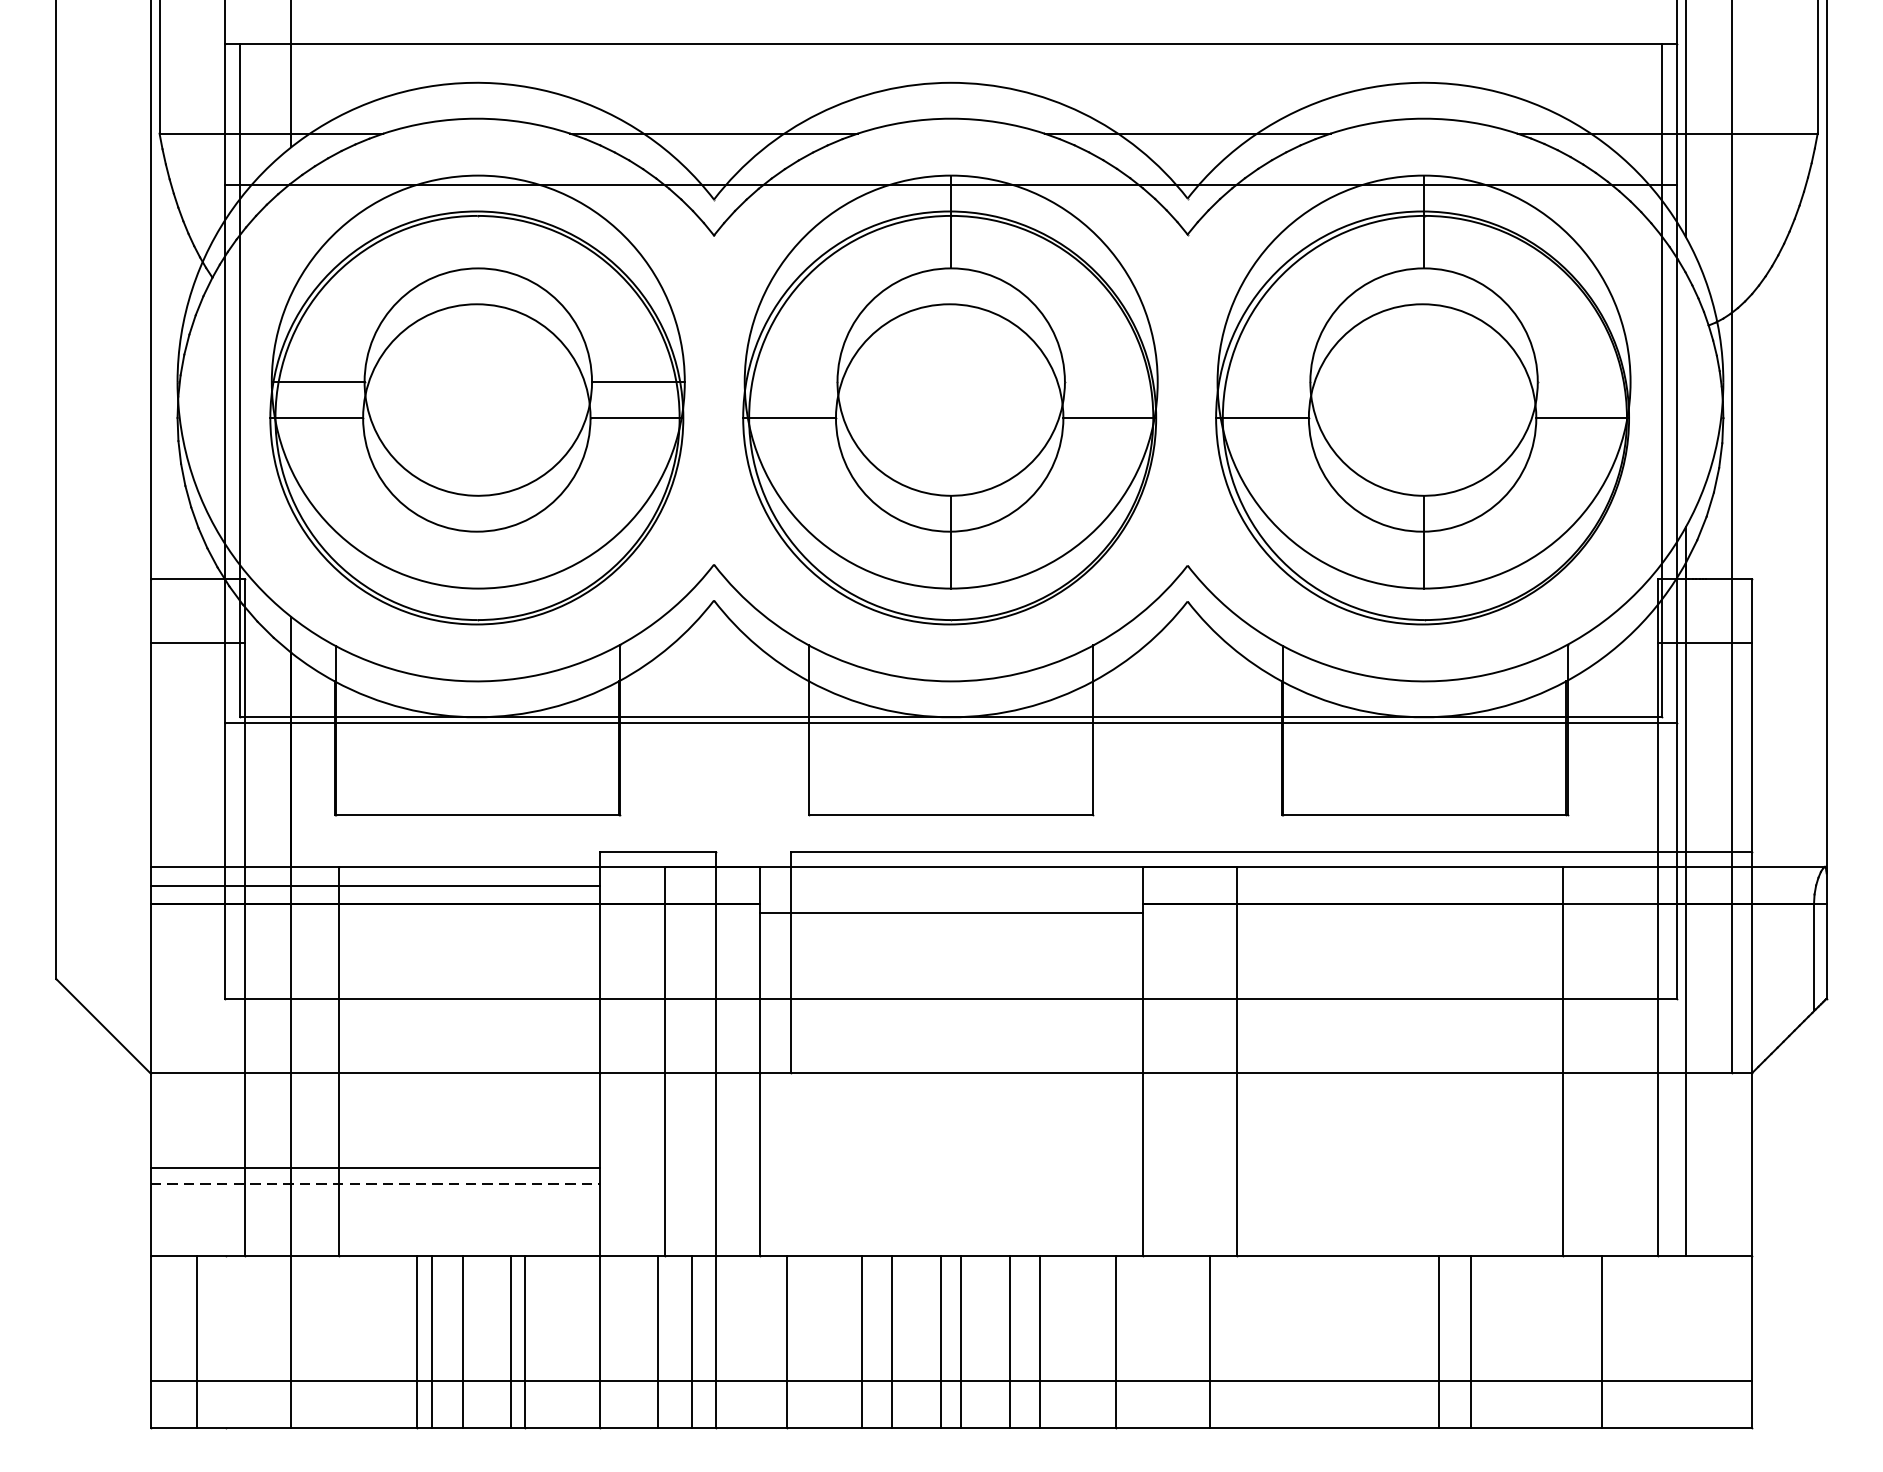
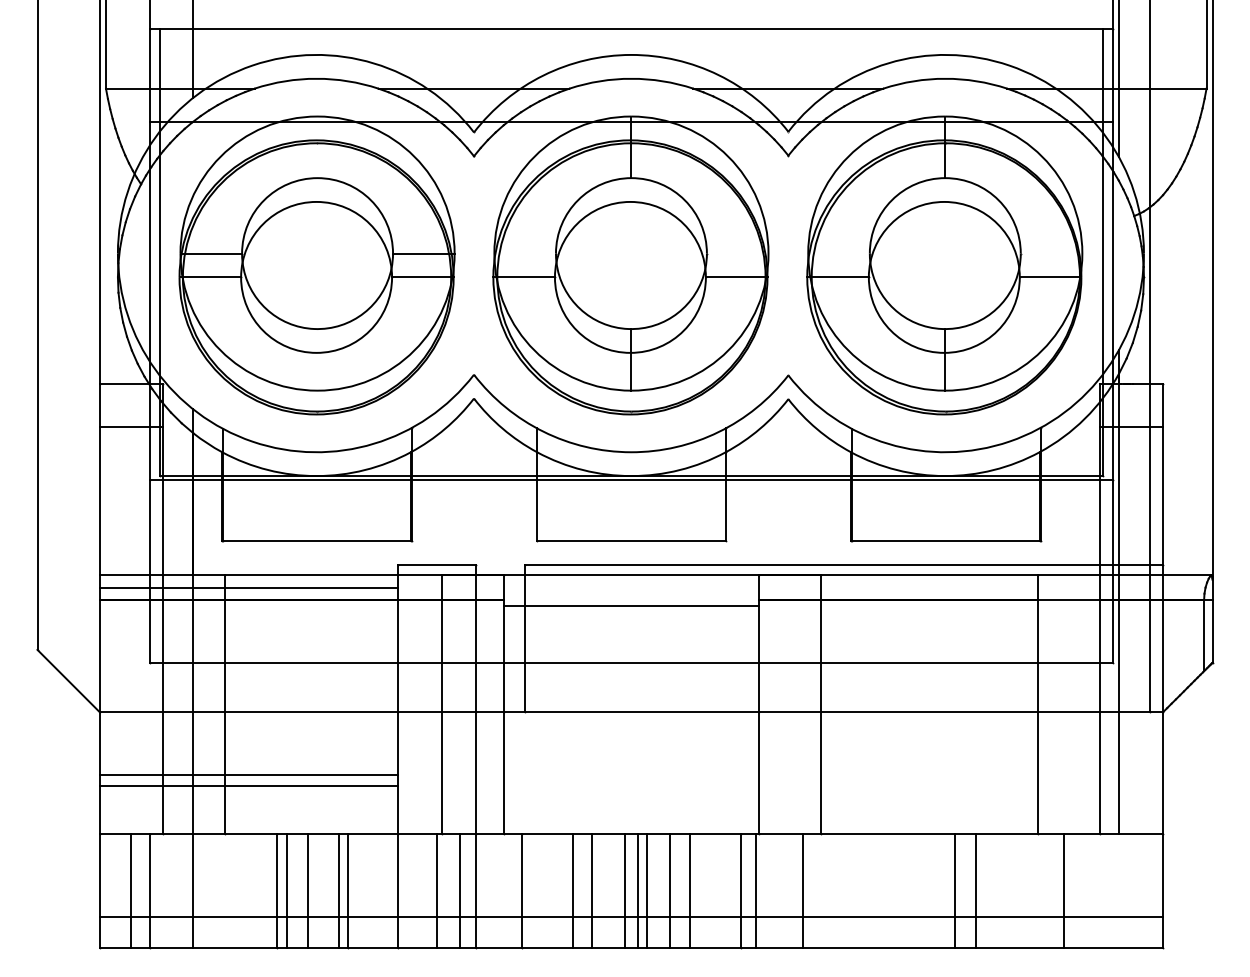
line: (375, 1184) -> (249, 786), dashed -> solid
line: (225, 1341) -> (149, 890), added
line: (975, 1341) -> (647, 890), added
line: (1138, 1341) -> (755, 890), added

